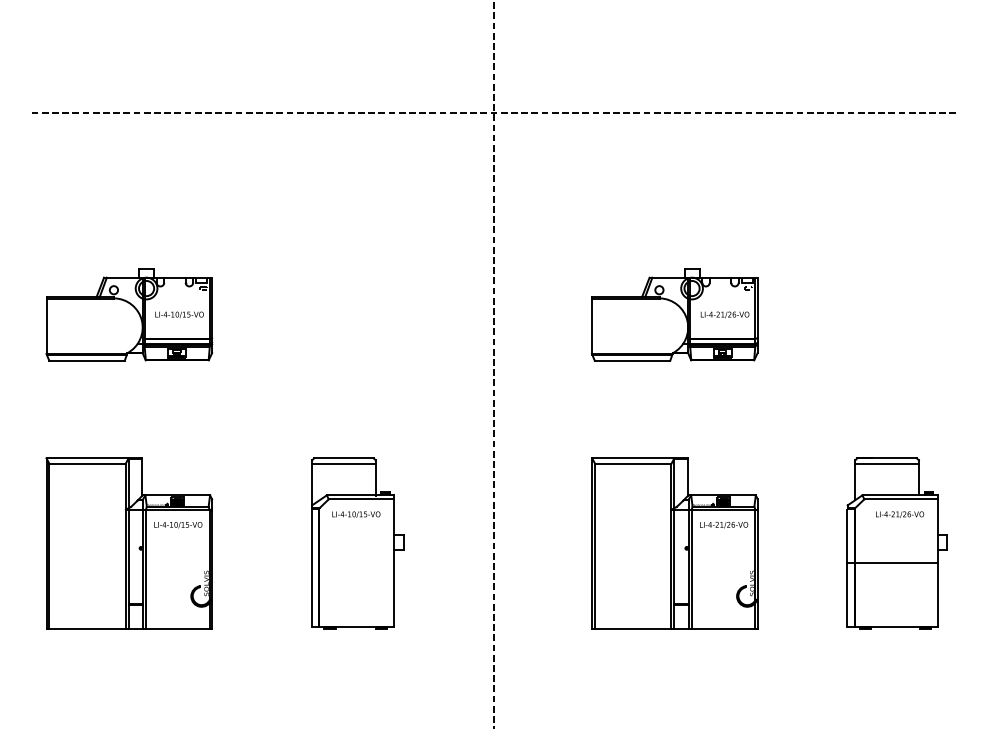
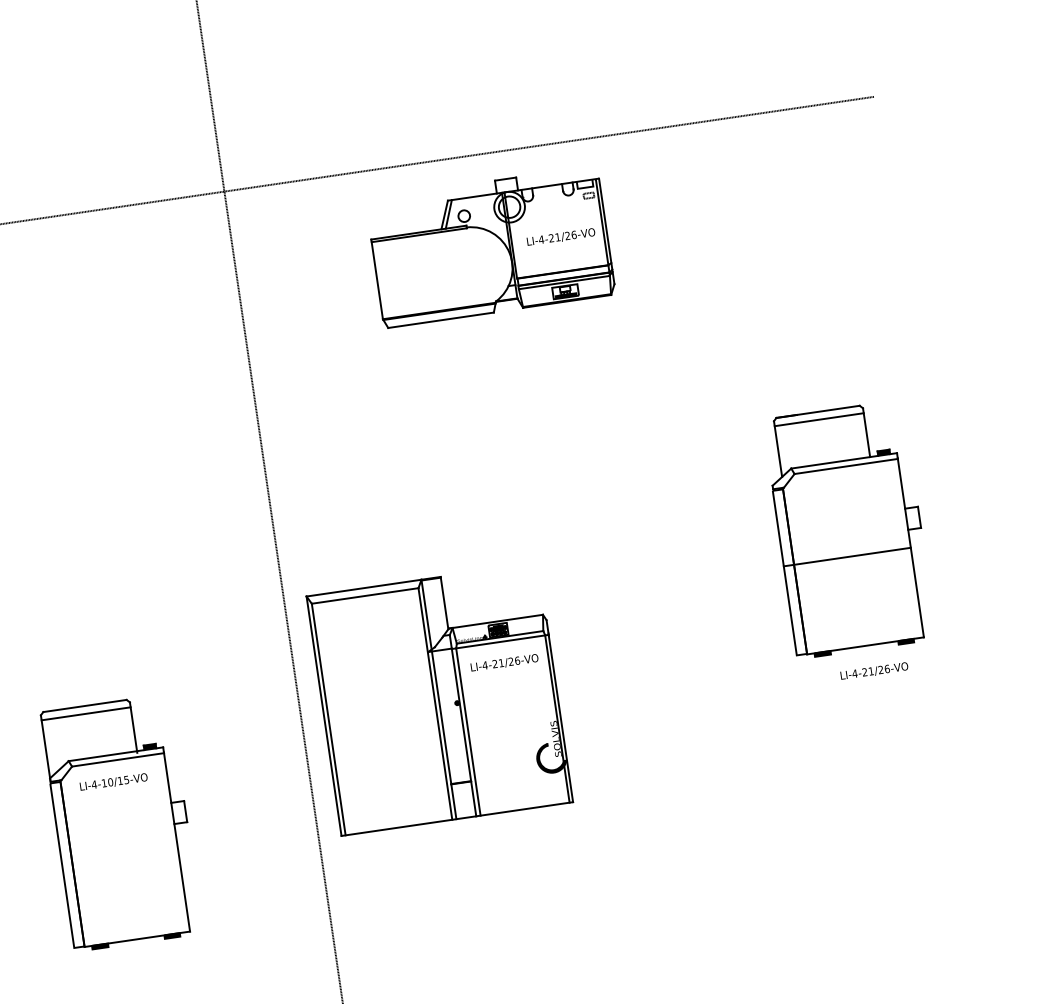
part: (674, 314) -> (490, 247), moved
part: (674, 543) -> (439, 698), moved
part: (896, 543) -> (848, 529), moved

